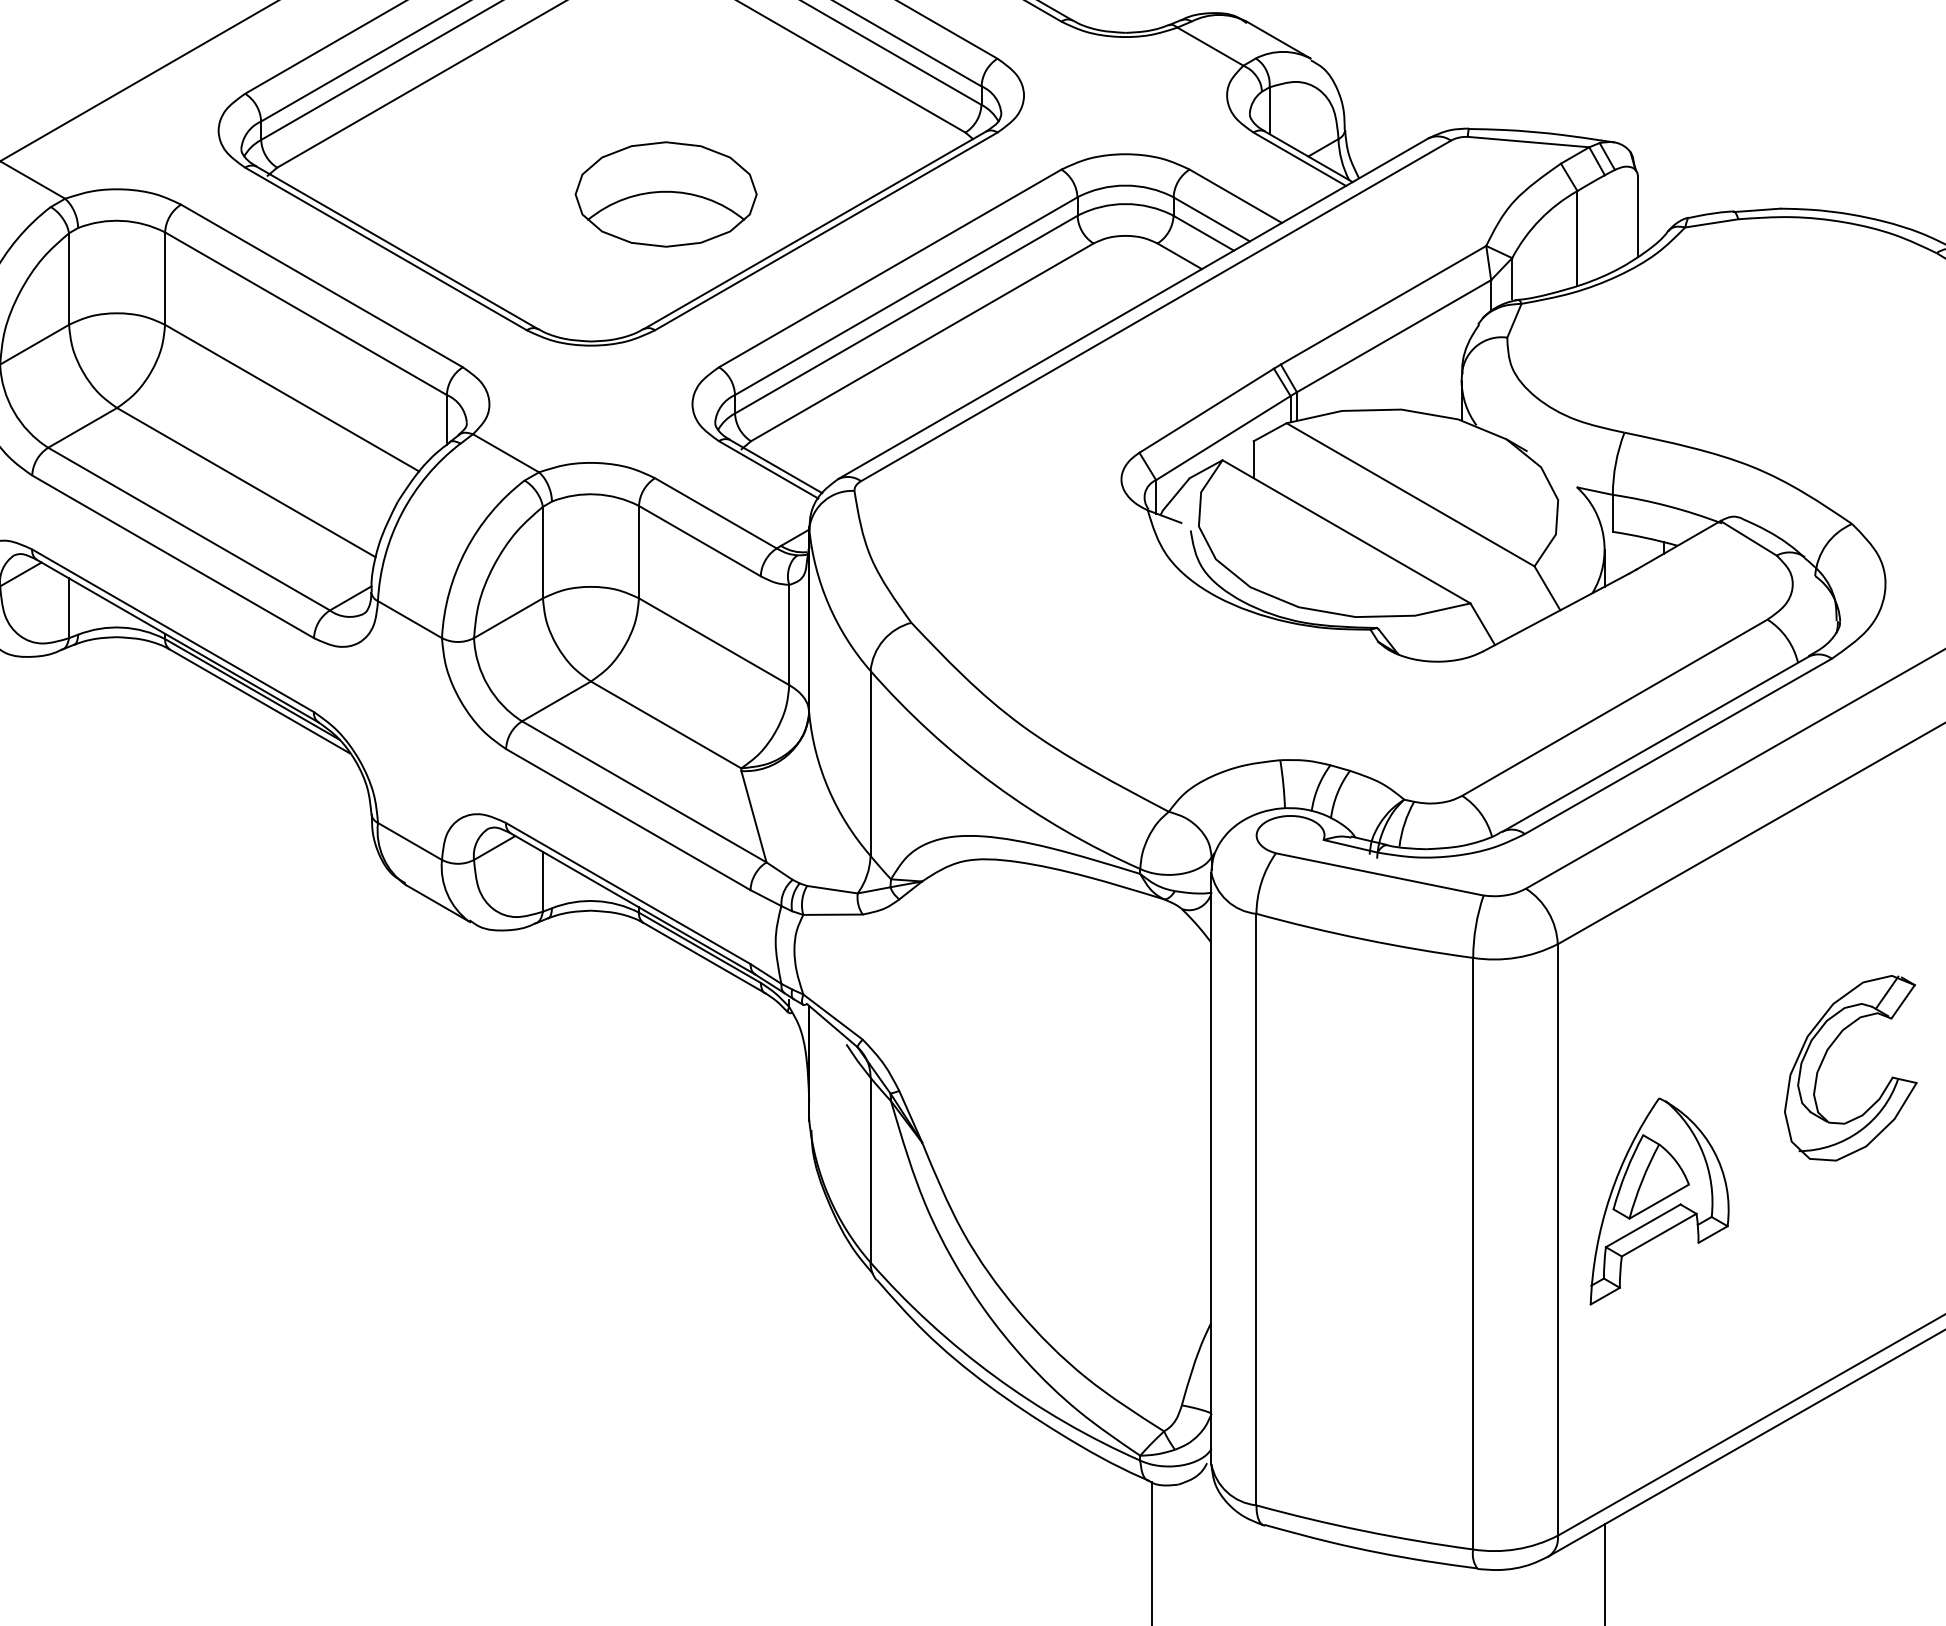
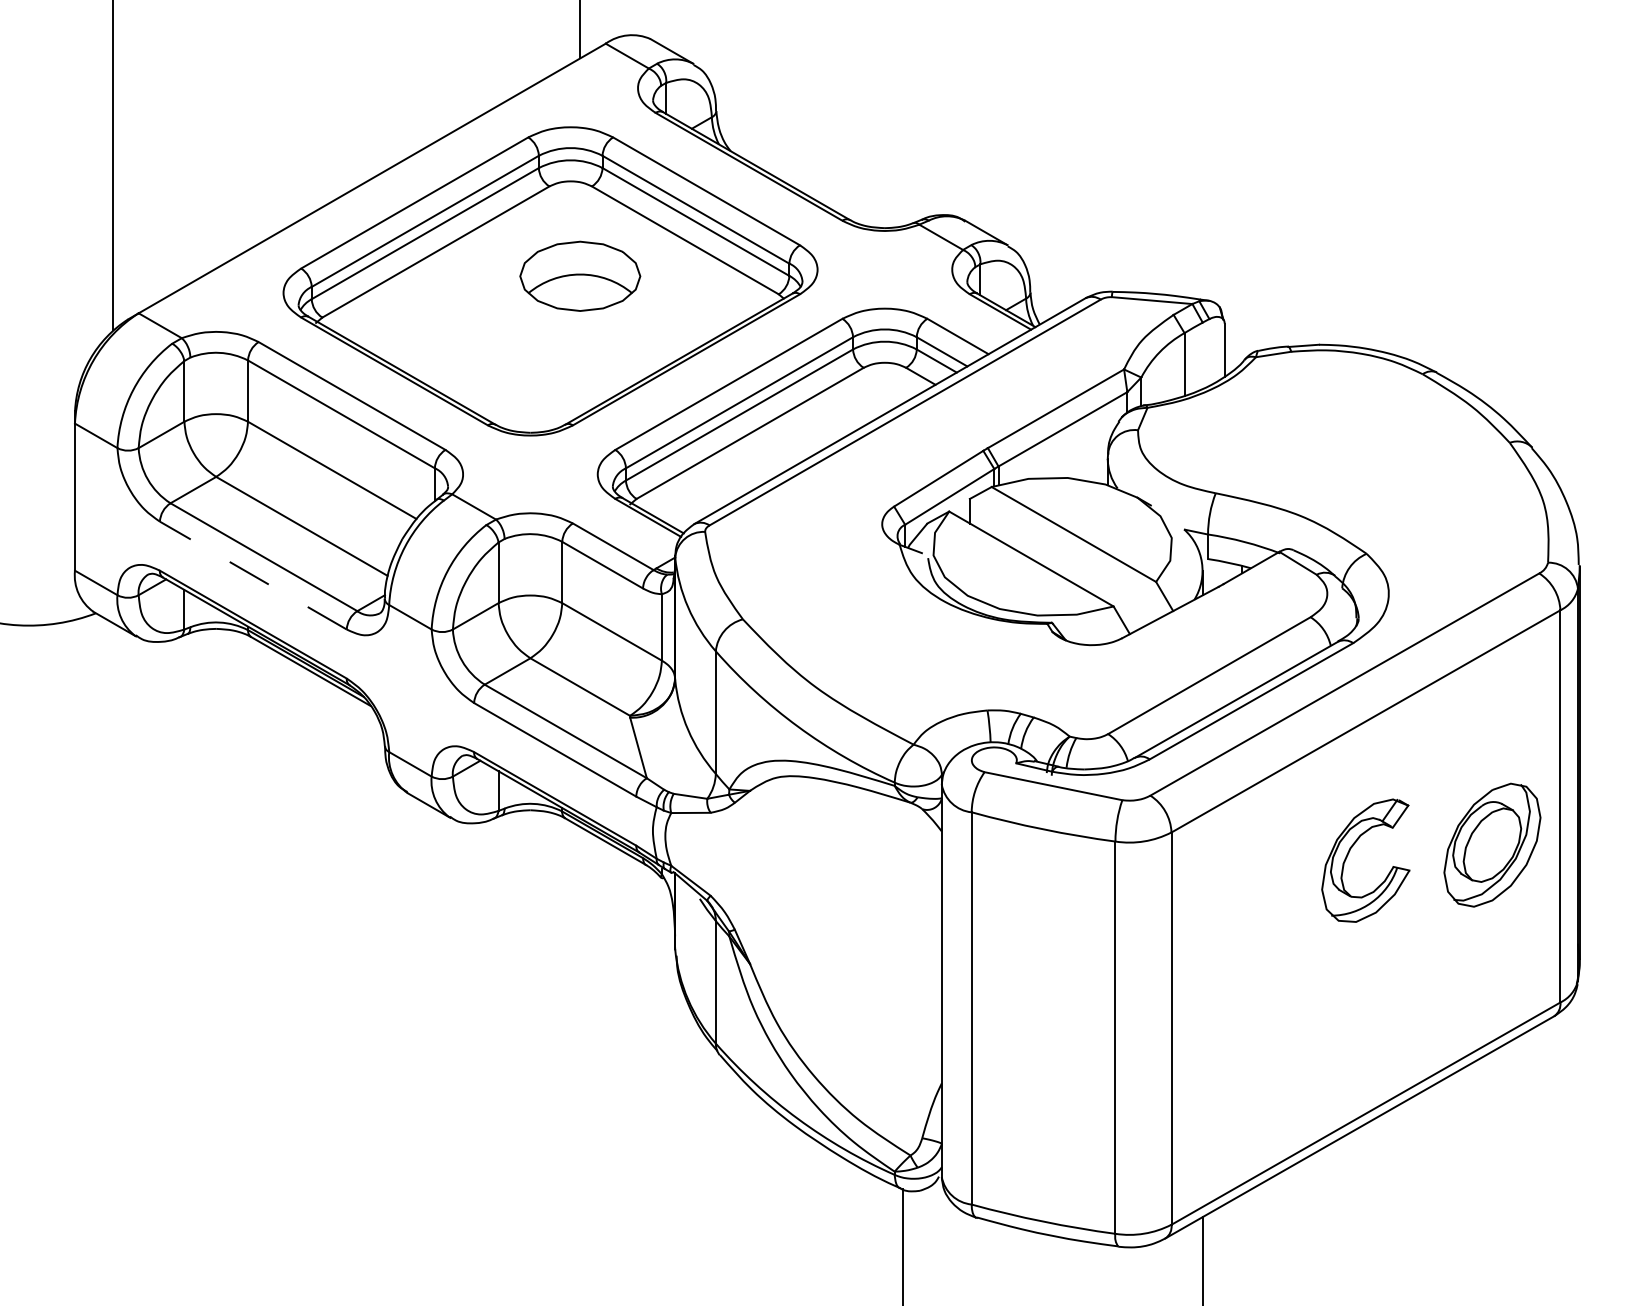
part: (666, 193) -> (580, 275), moved
line: (173, 556) -> (253, 575), solid -> dashed
part: (1826, 1057) -> (1349, 853), moved
part: (1658, 1202) -> (1238, 1003), removed

